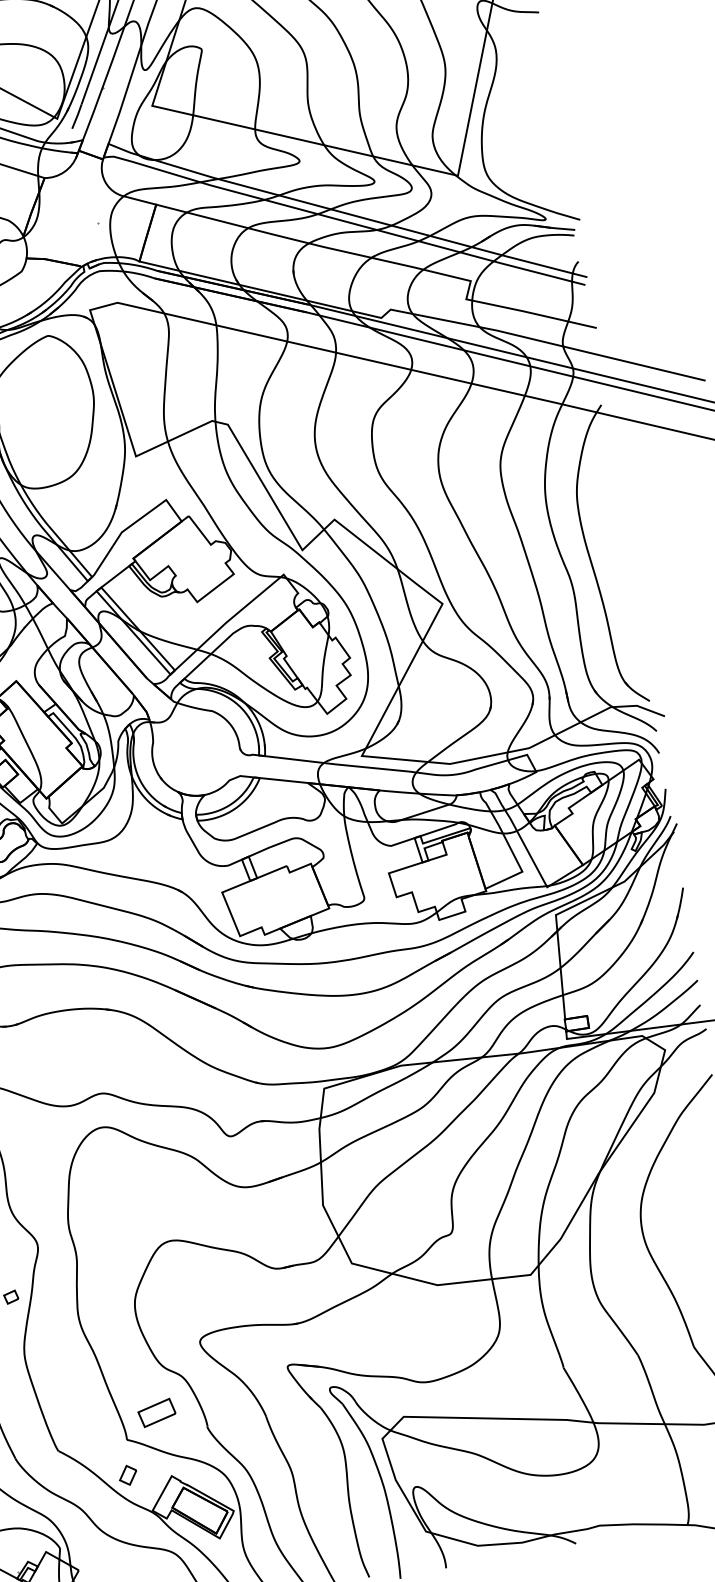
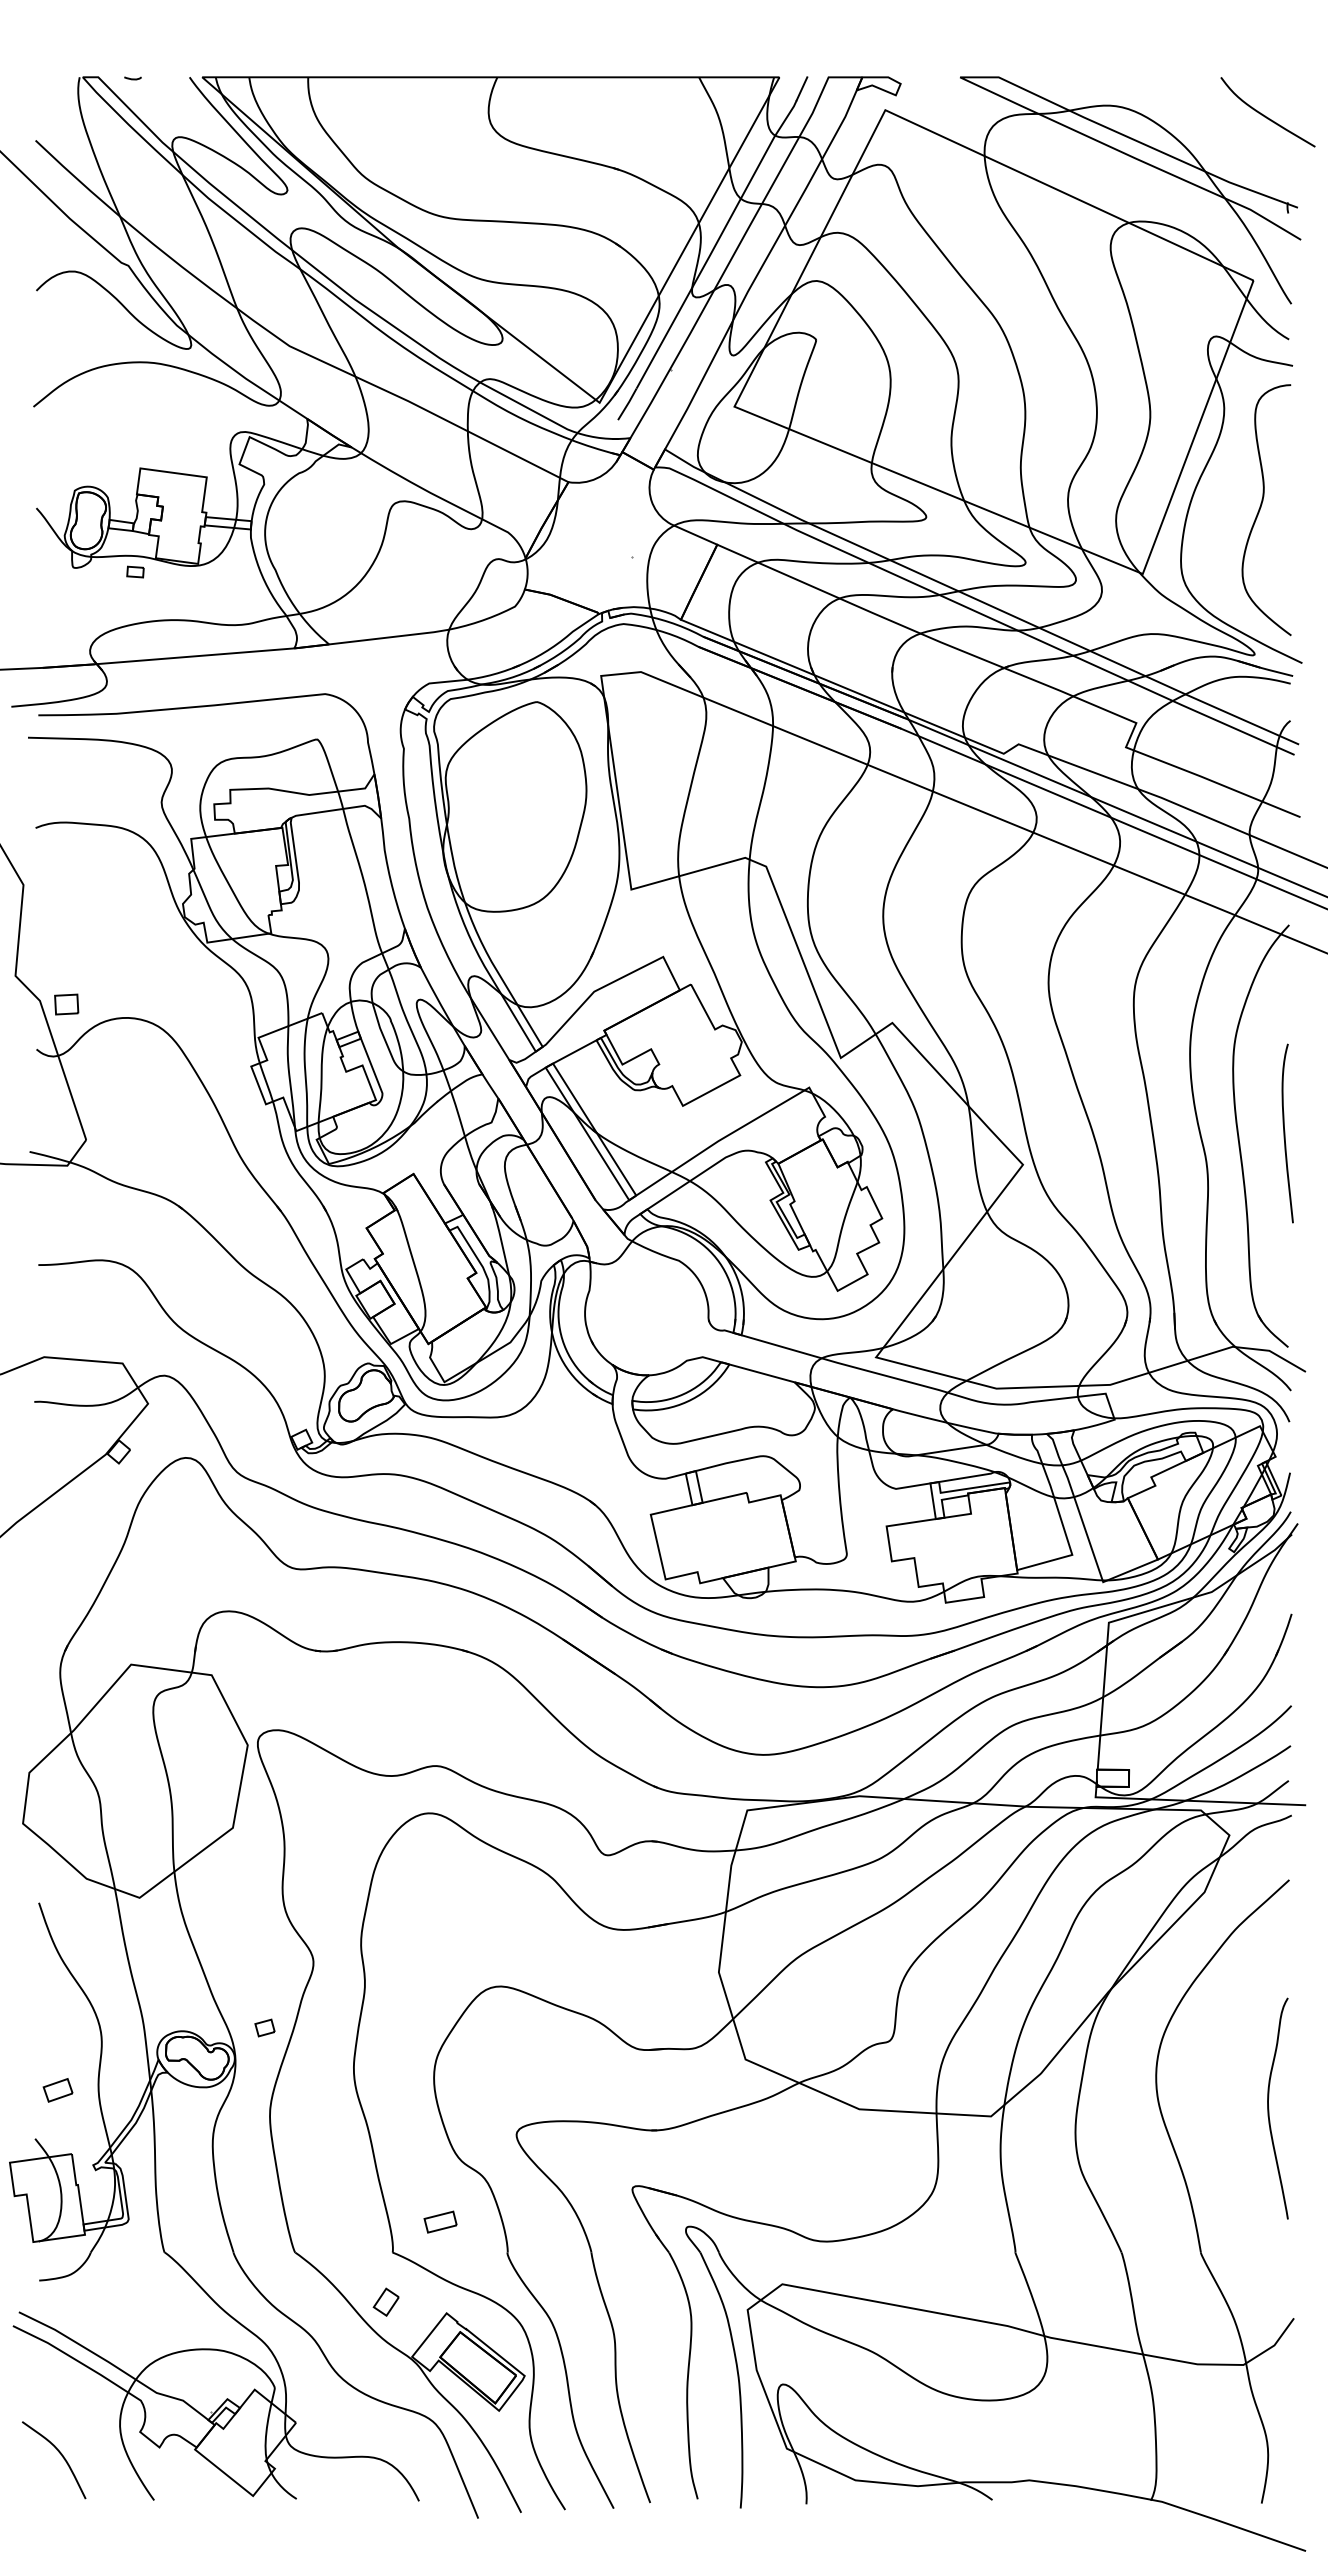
curve: (533, 115) -> (1261, 507), added
curve: (622, 551) -> (1285, 1133), added
part: (156, 1412) -> (440, 2221), size x0.62

